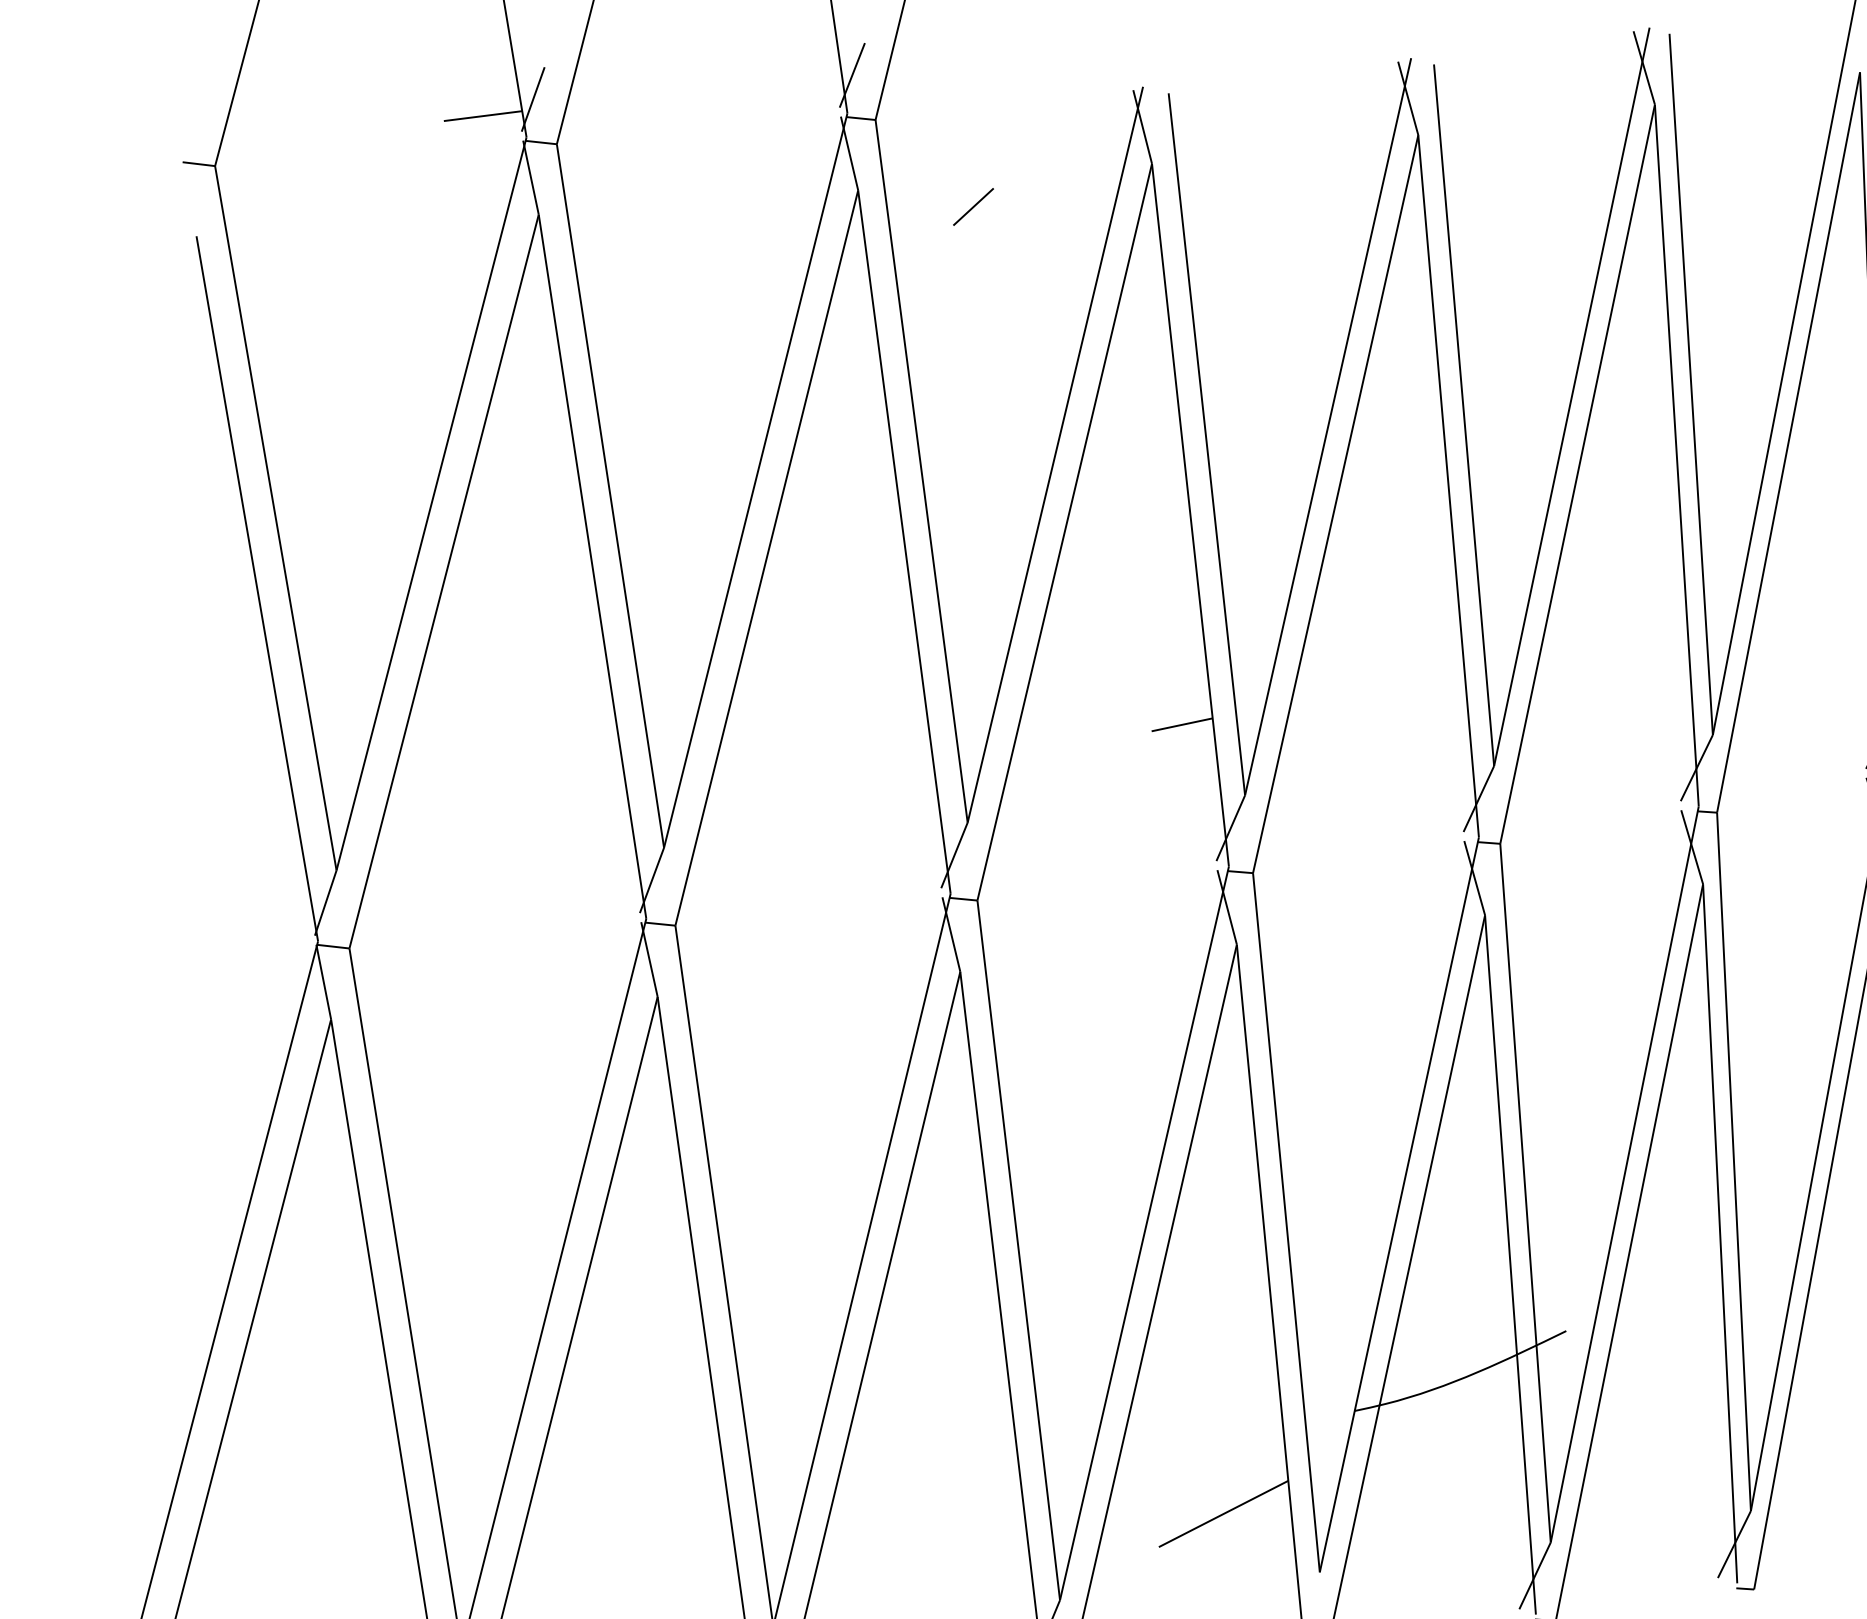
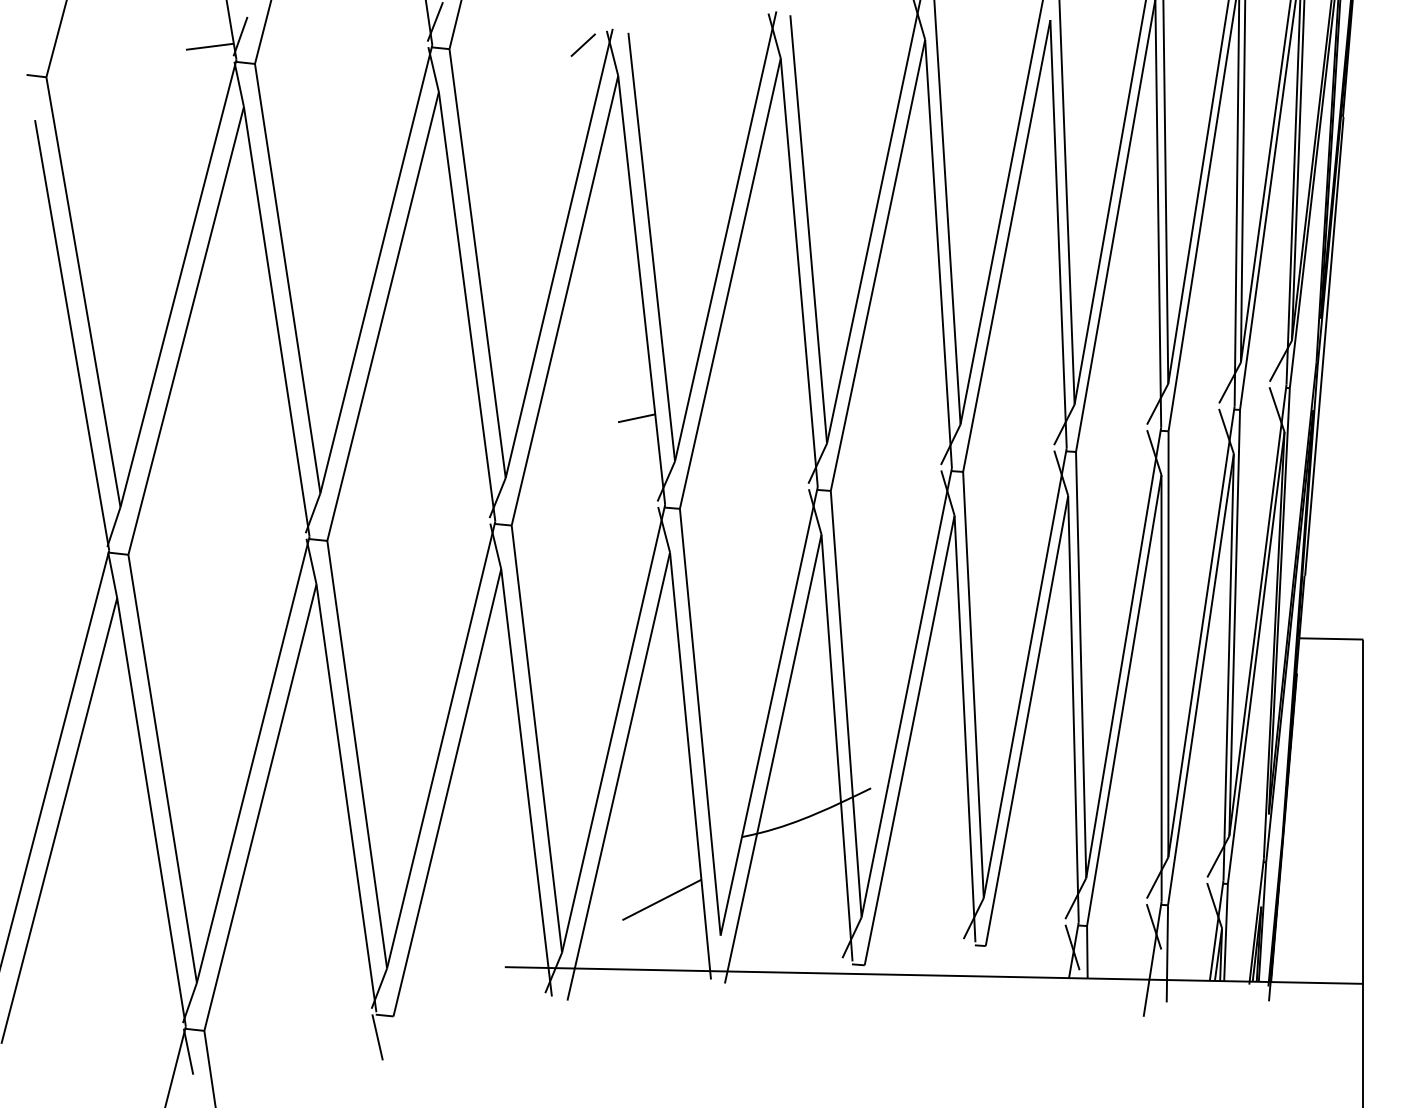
line: (972, 205) -> (582, 44), moved

